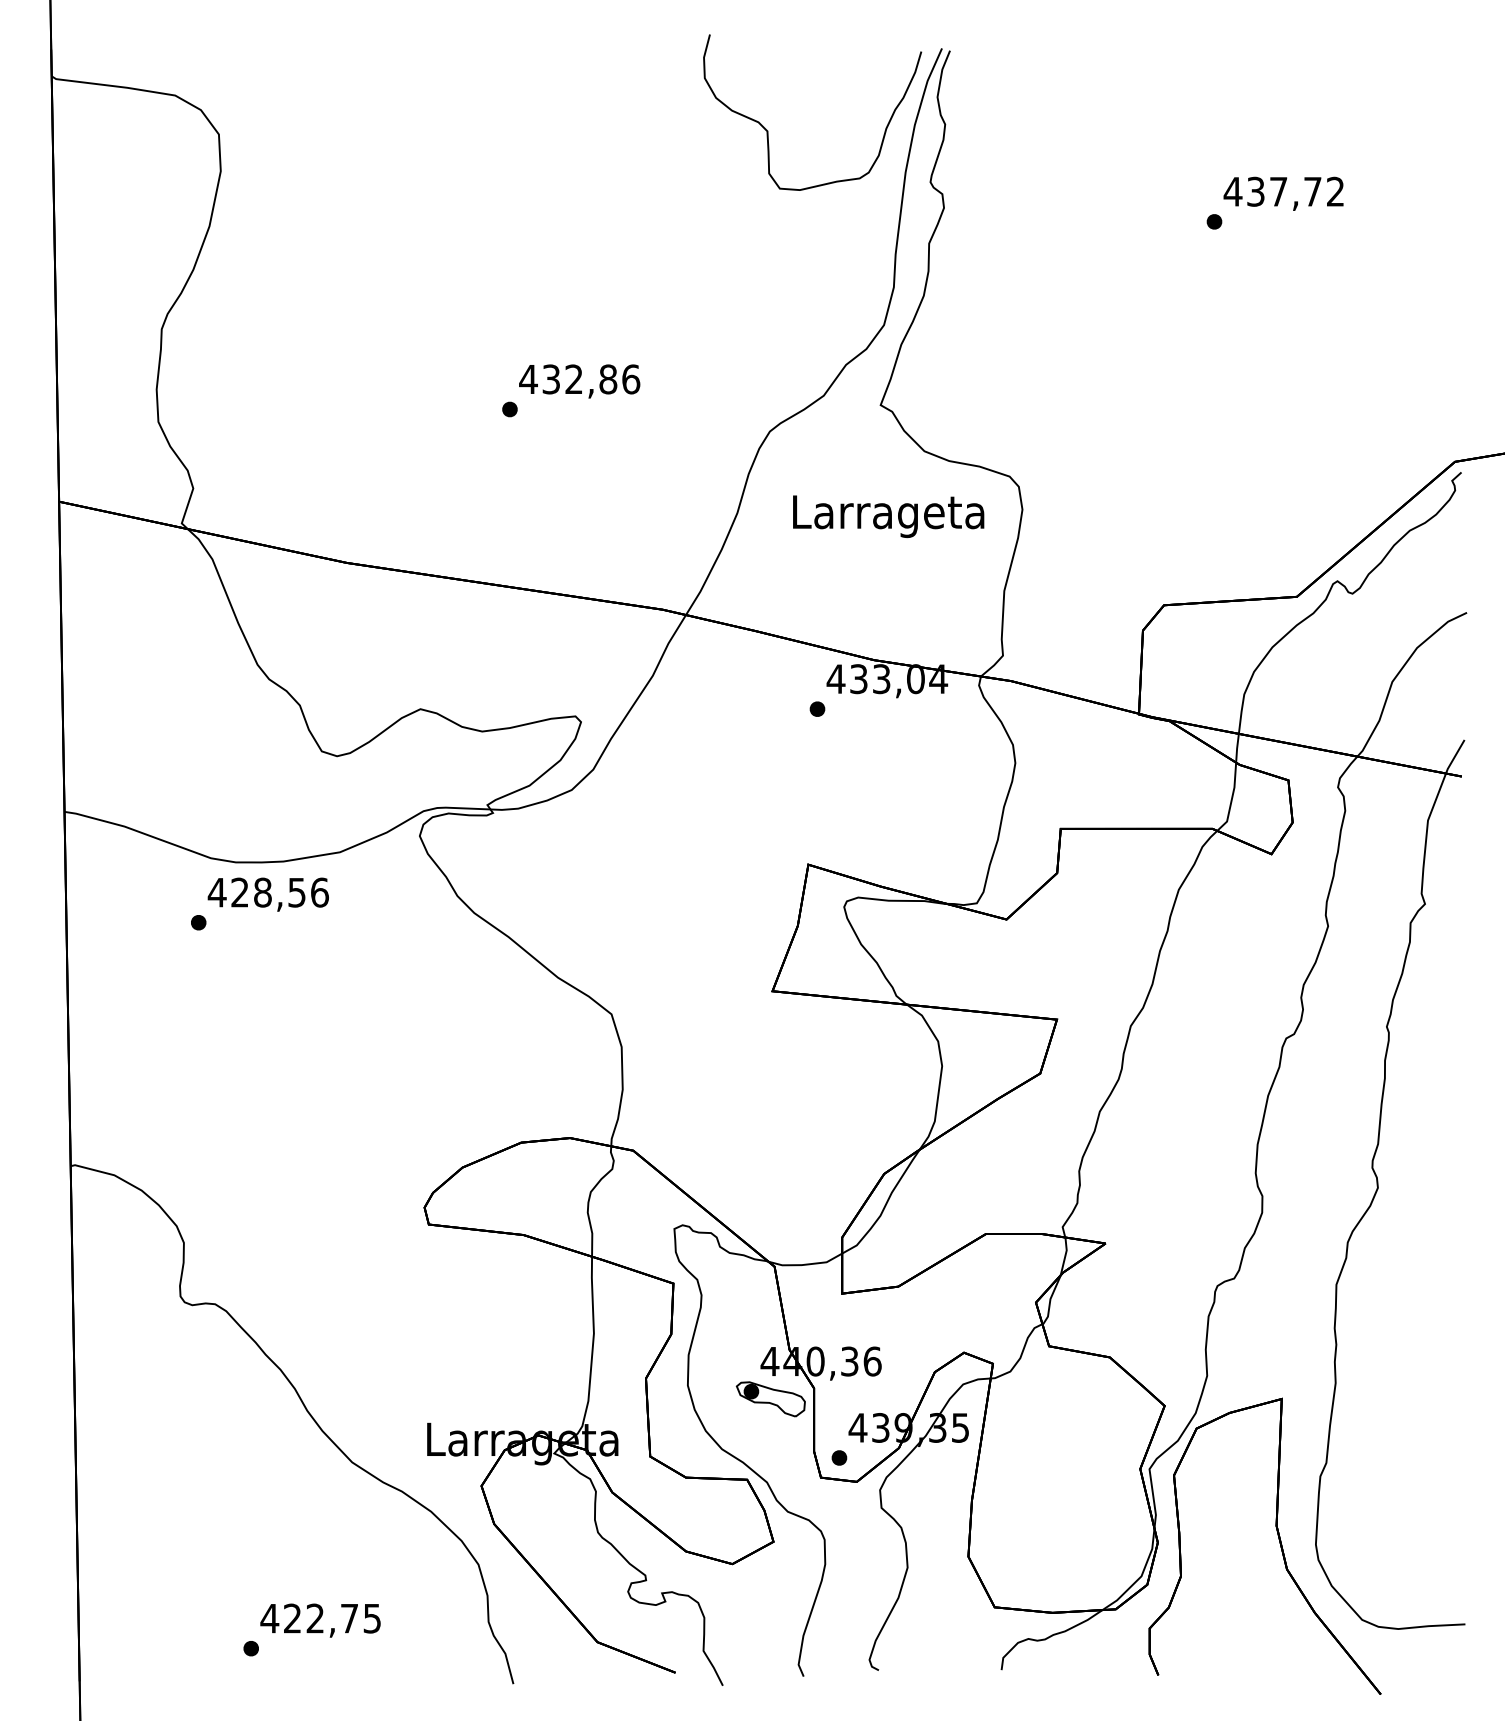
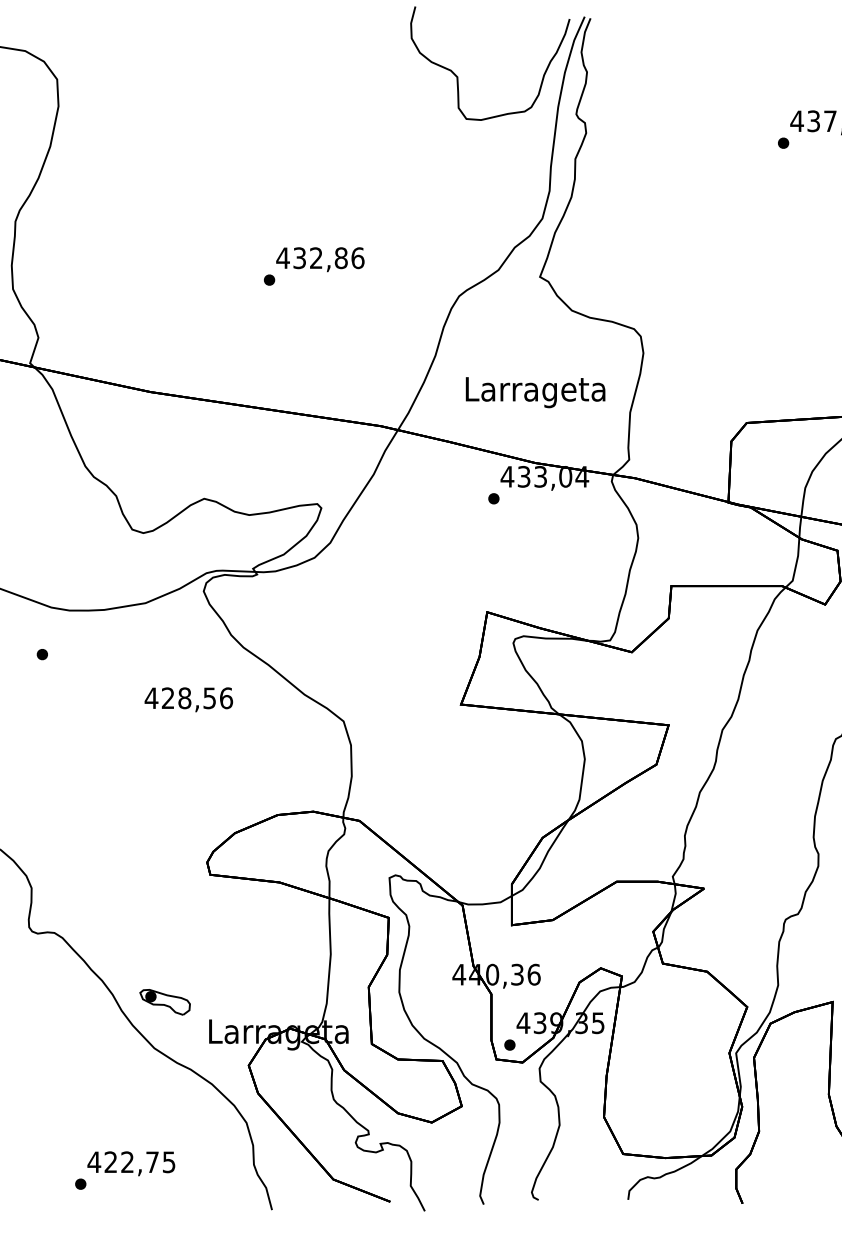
text: (888, 516) -> (535, 392), moved
text: (267, 894) -> (188, 699), moved
part: (770, 1399) -> (164, 1002), moved

